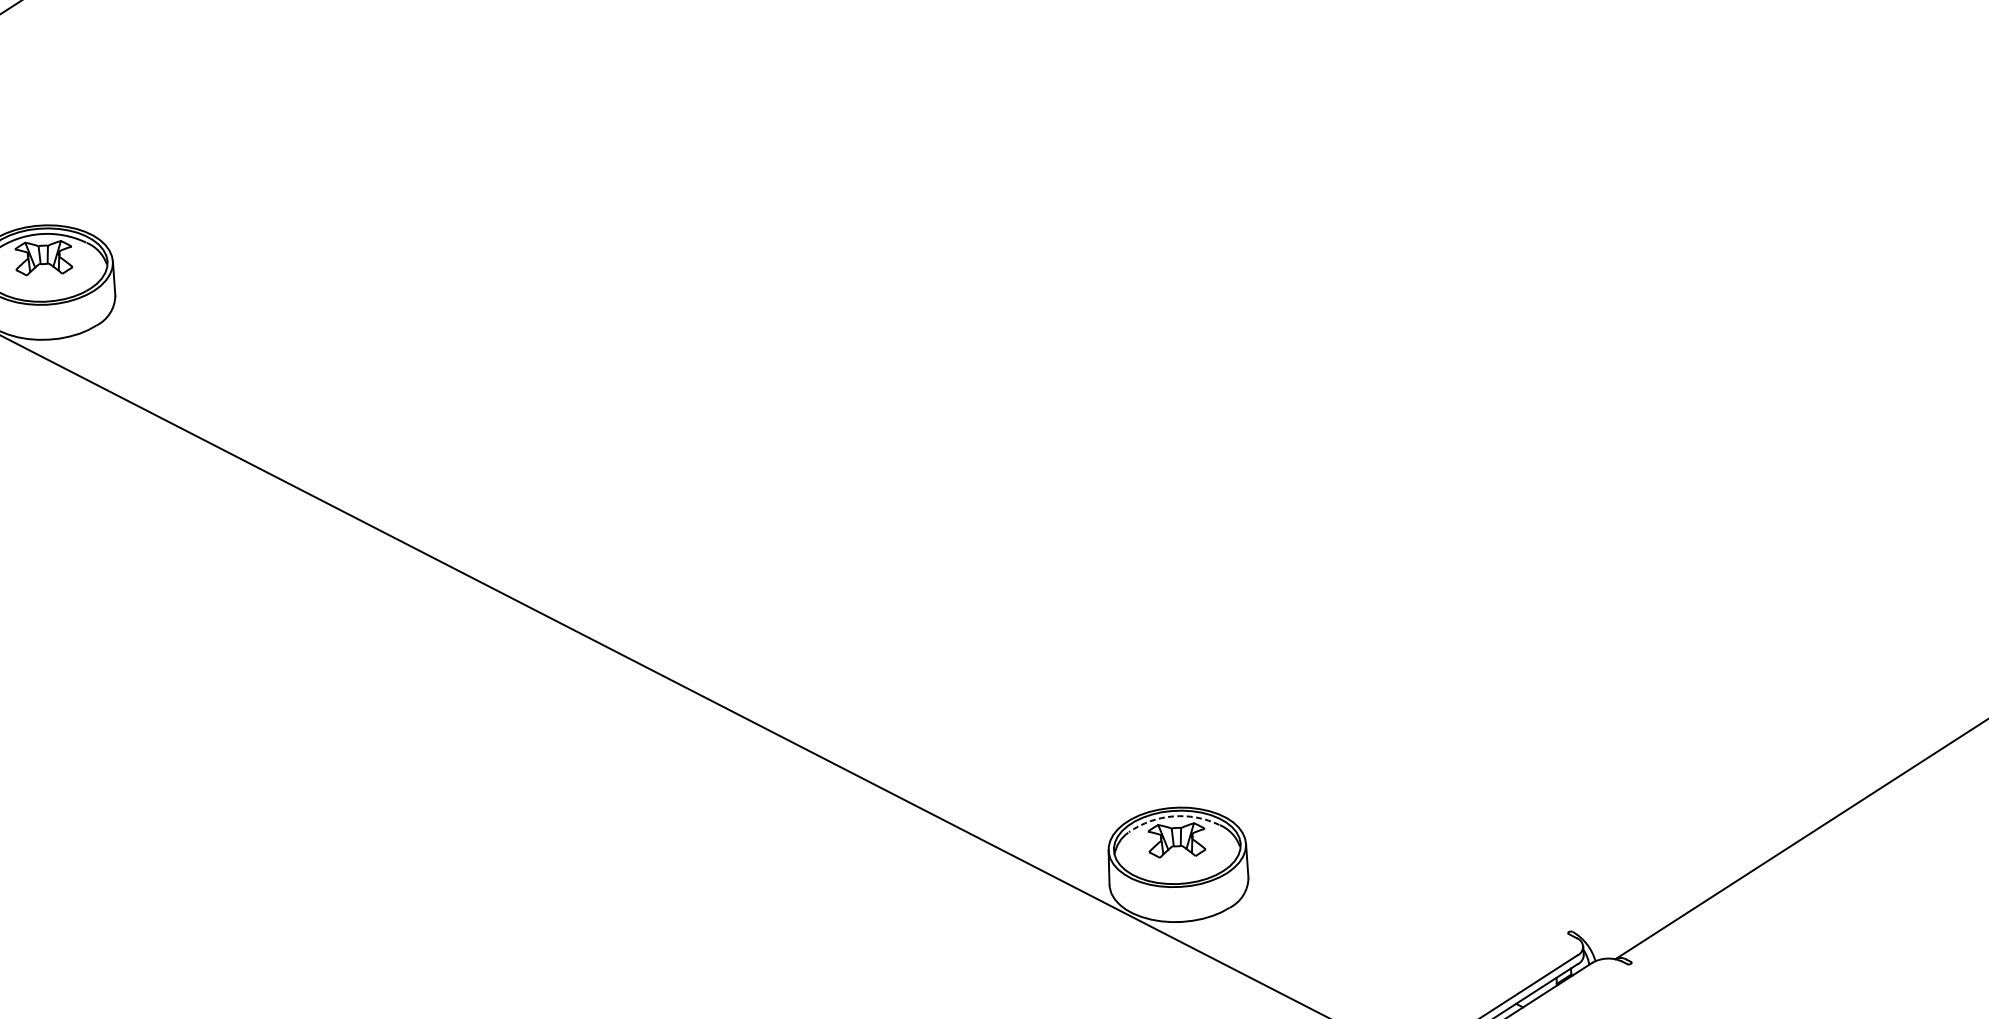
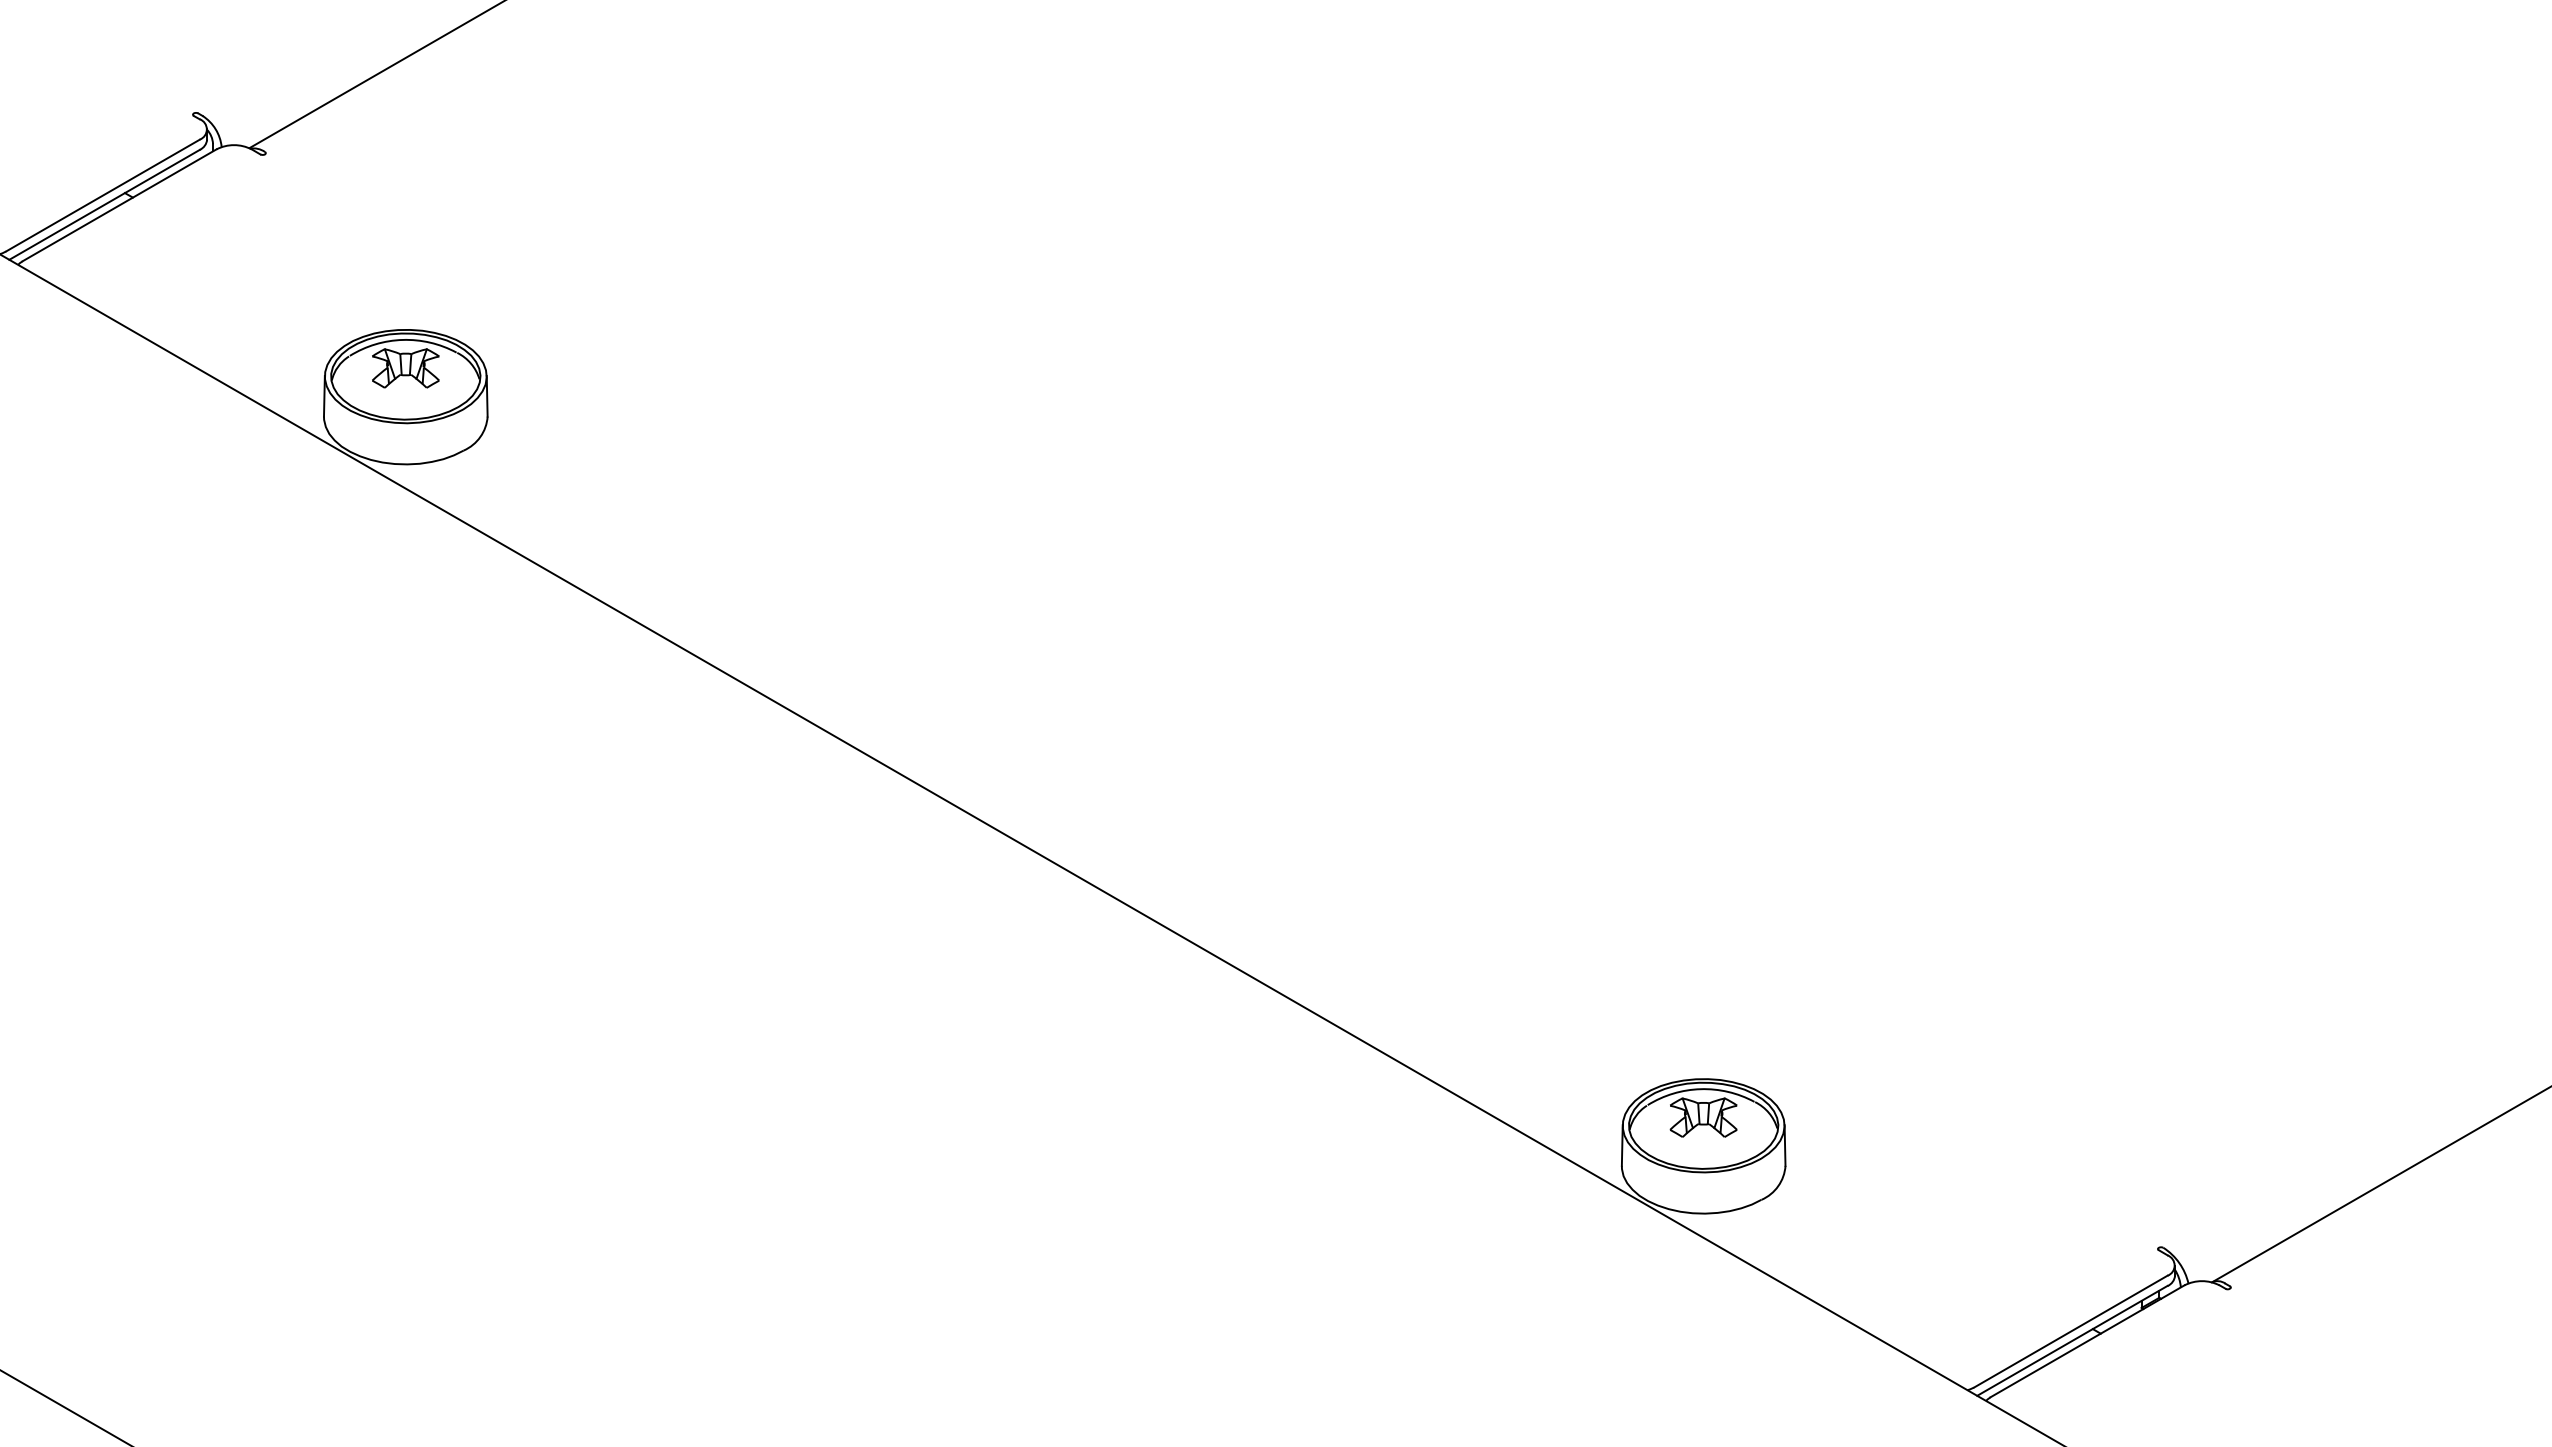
arc: (1173, 816) -> (1700, 1089), dashed -> solid

